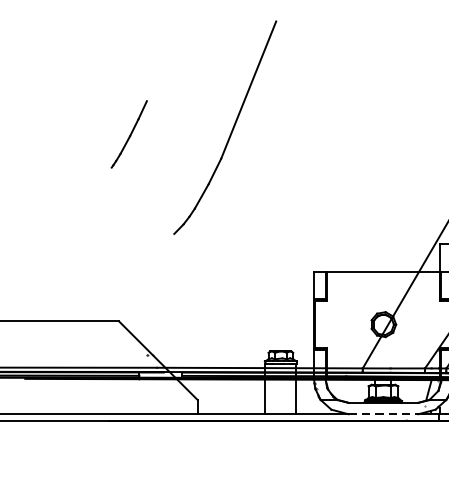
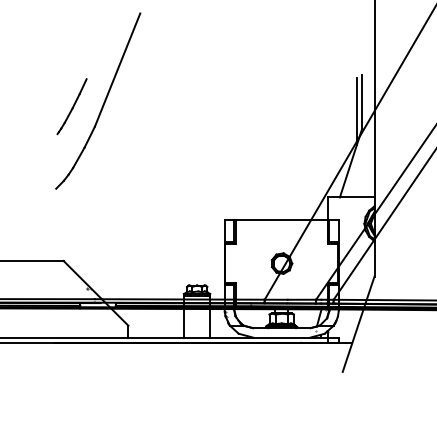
part: (225, 126) -> (98, 100), moved
line: (383, 414) -> (281, 337), dashed -> solid

